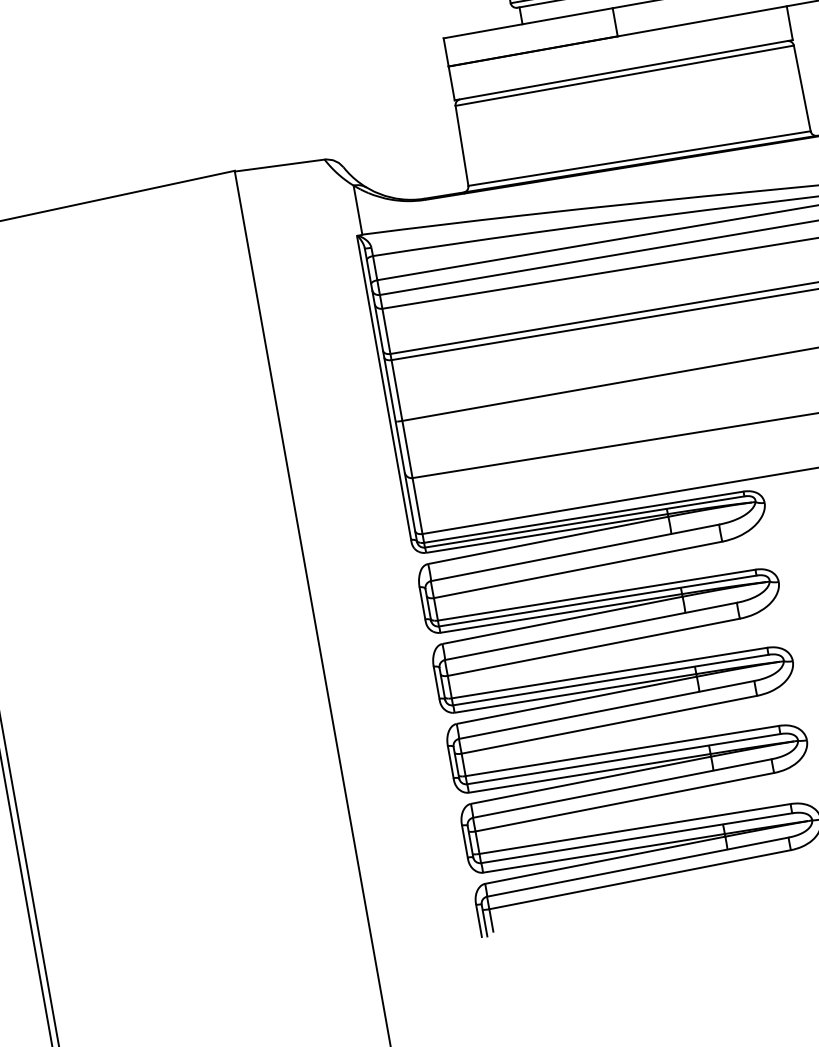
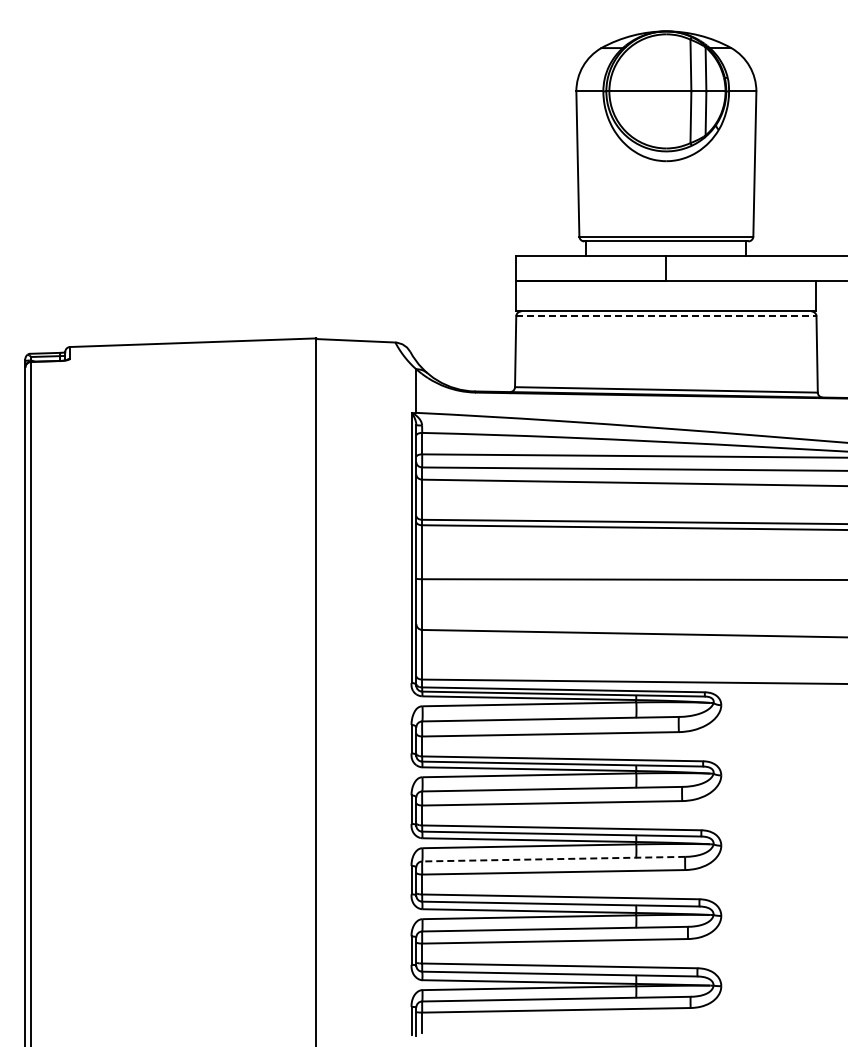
line: (624, 75) -> (666, 316), solid -> dashed
line: (606, 710) -> (553, 859), solid -> dashed

